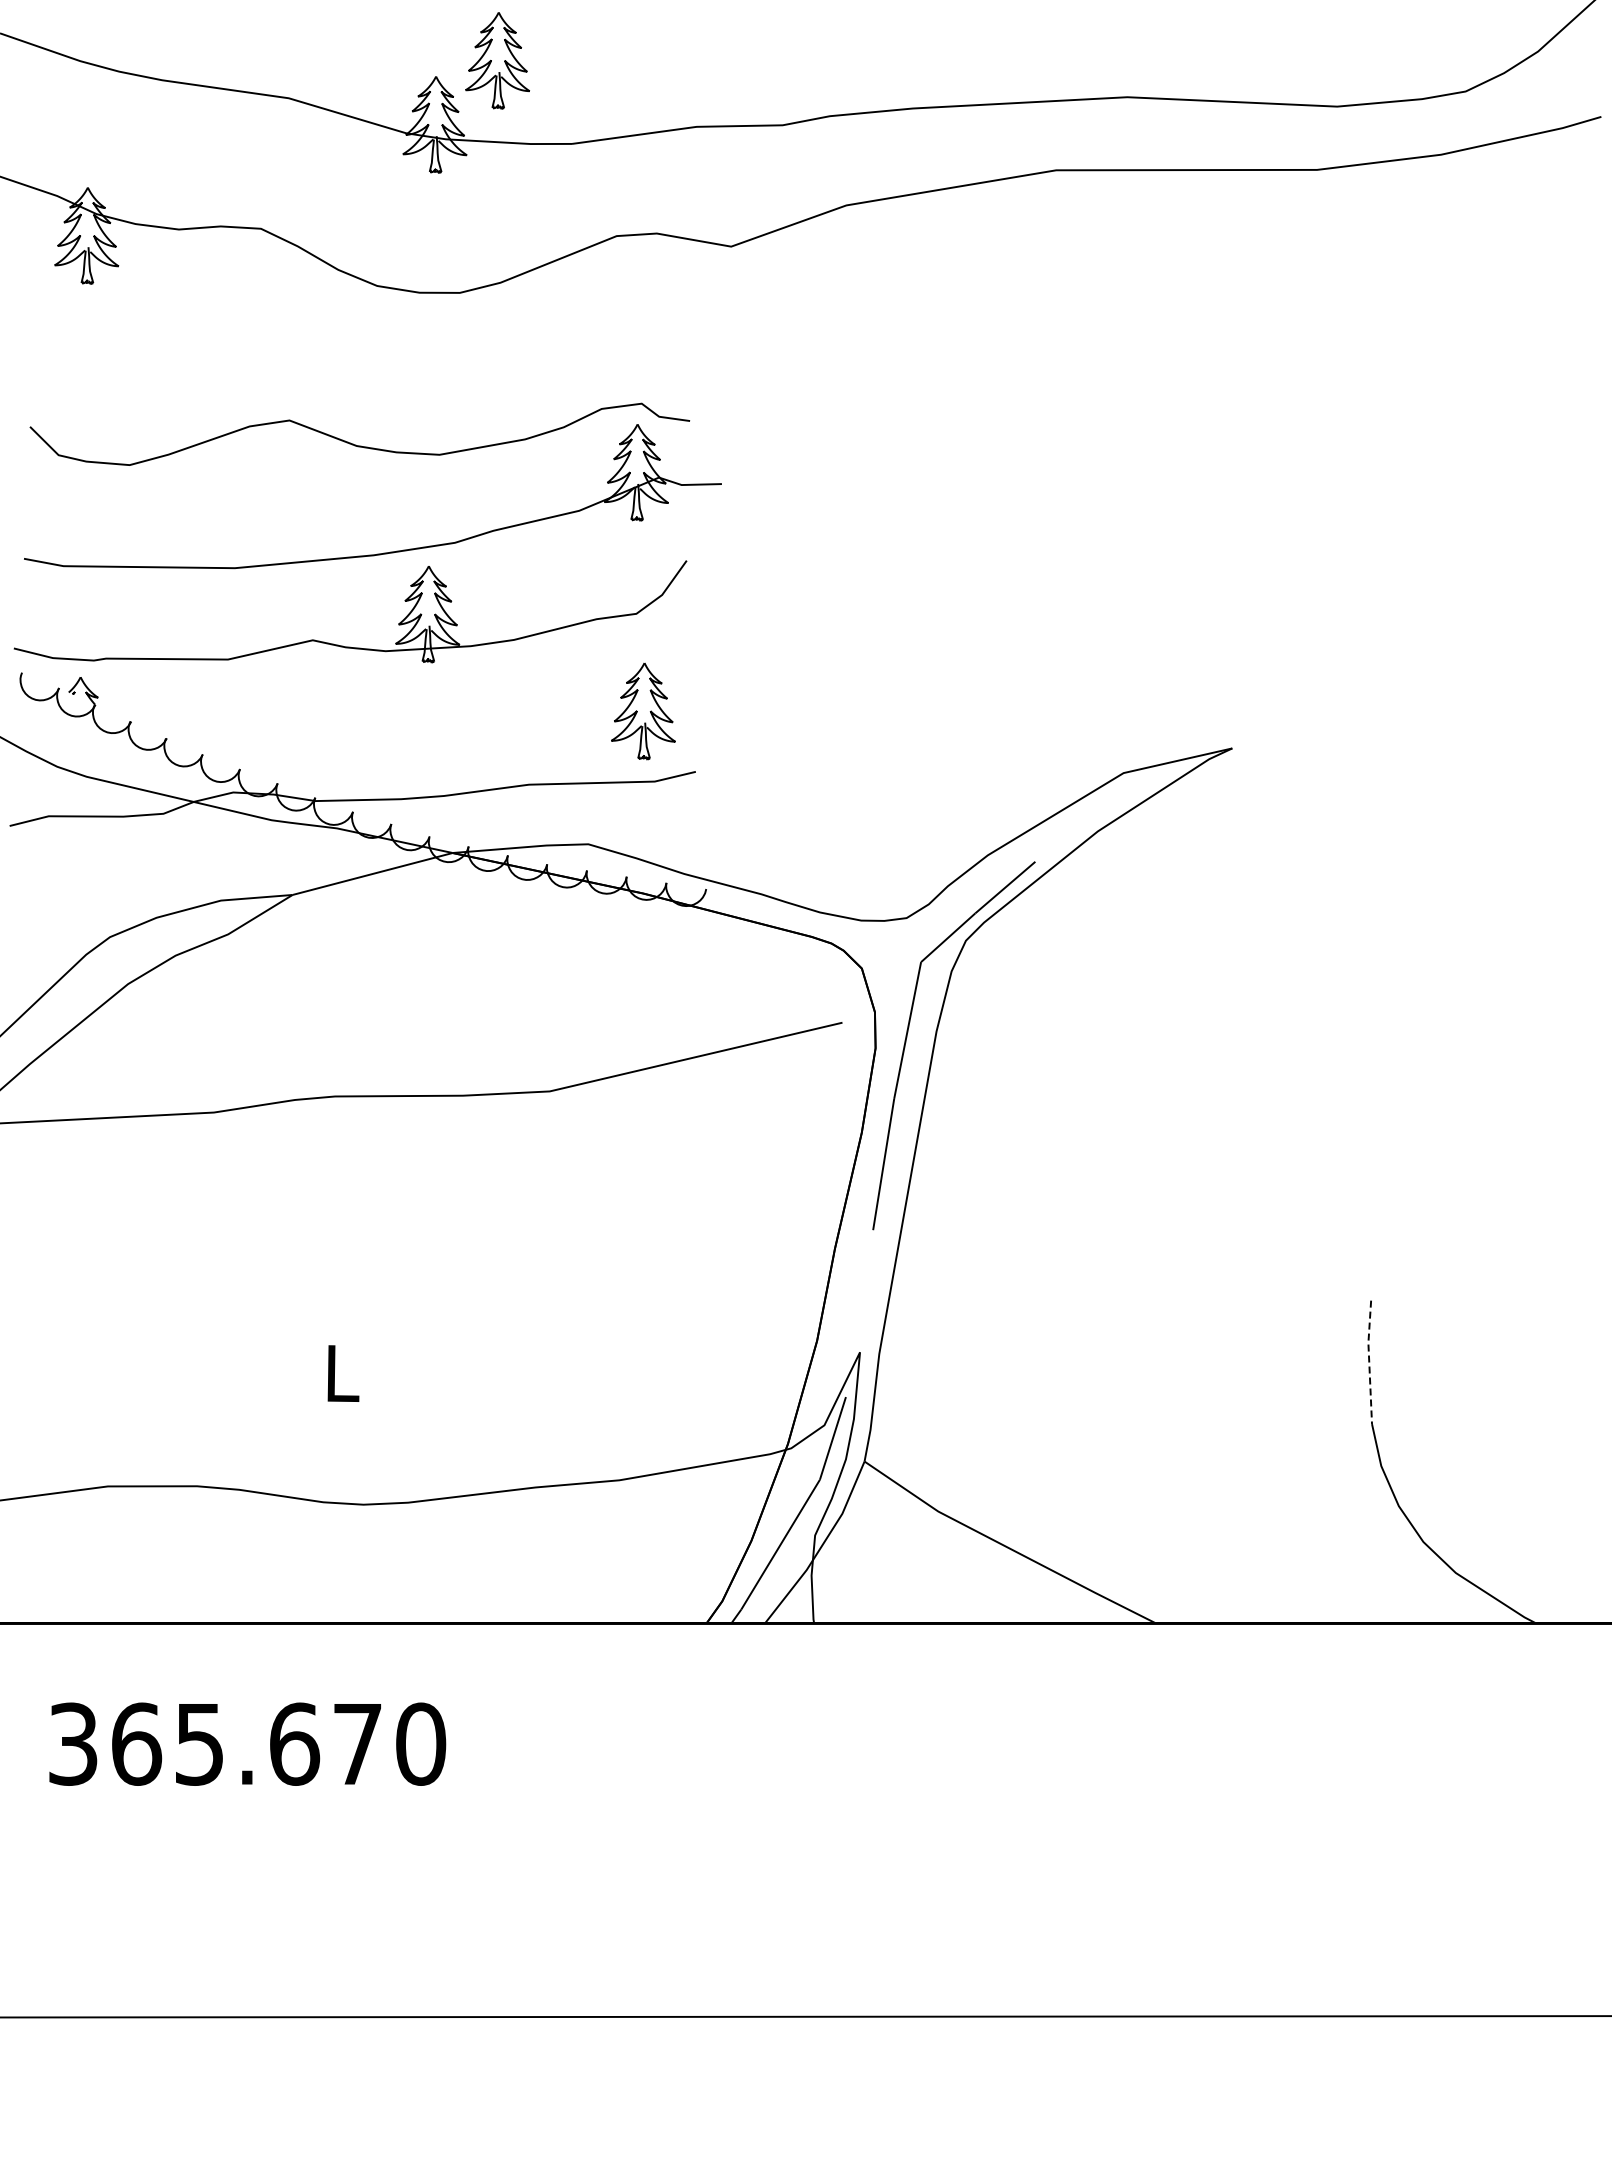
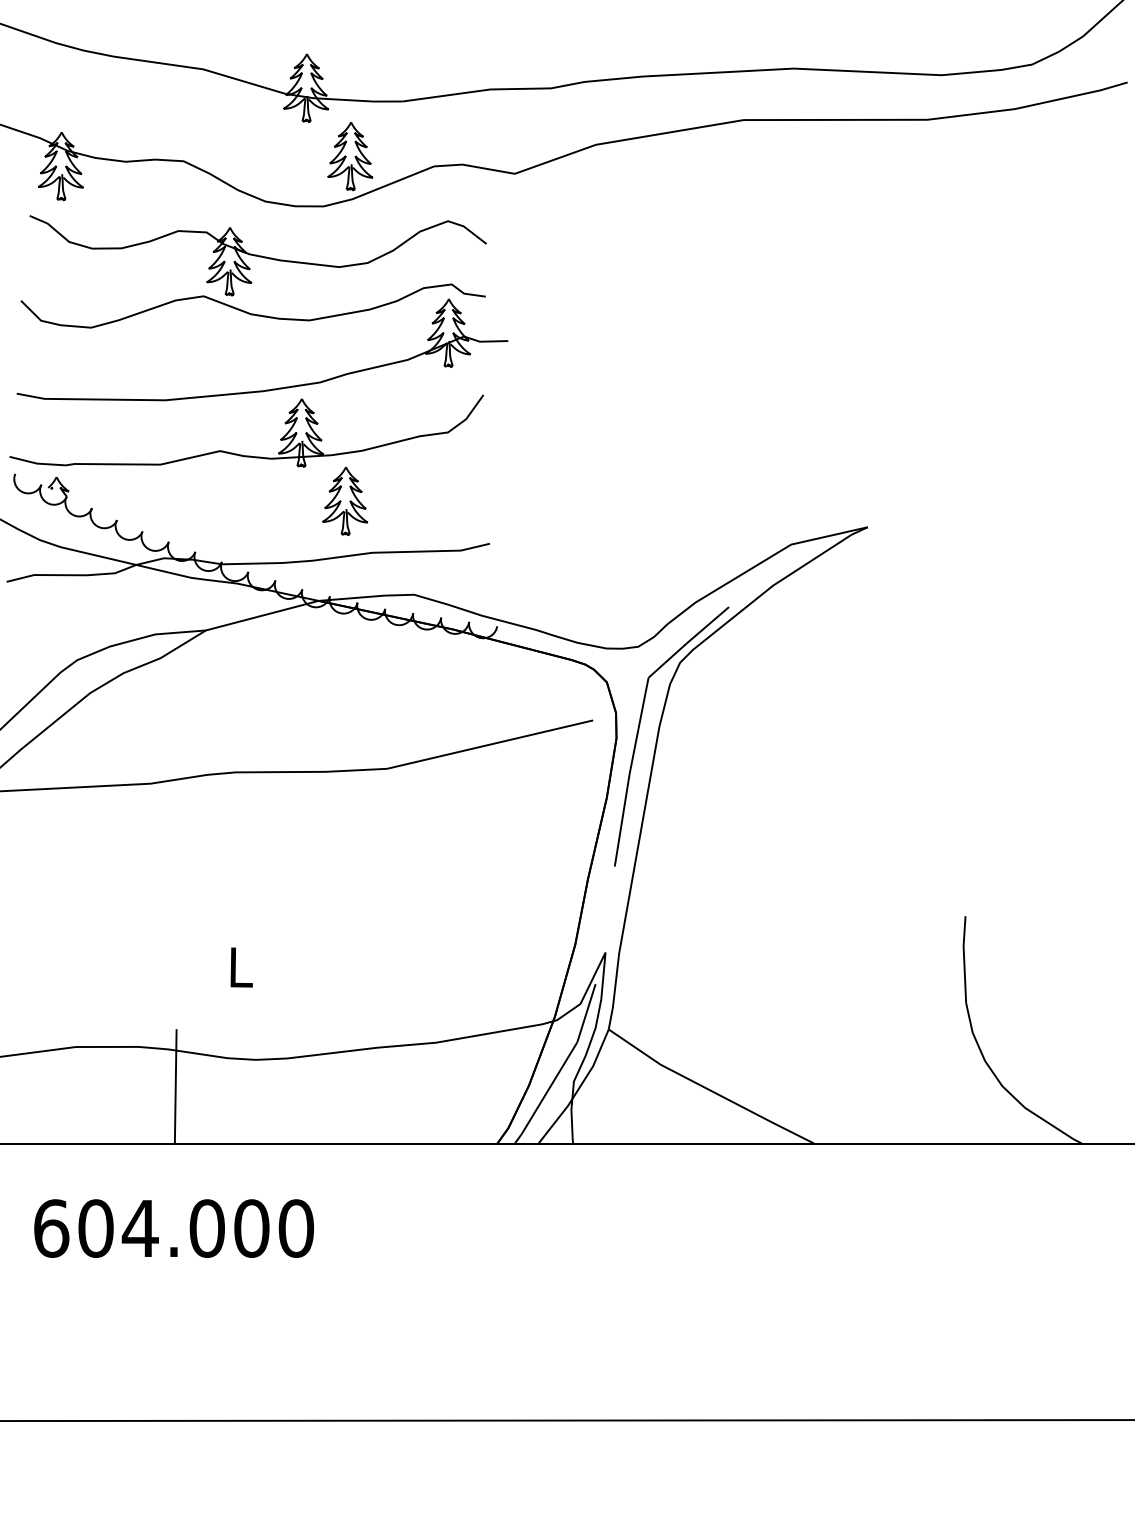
part: (497, 60) -> (350, 156), moved
part: (366, 362) -> (257, 255), added
part: (643, 711) -> (345, 501), moved
line: (1369, 1362) -> (964, 959), dashed -> solid
line: (249, 1542) -> (175, 1086), added
text: (215, 1743) -> (151, 1228), 365.670 -> 604.000

